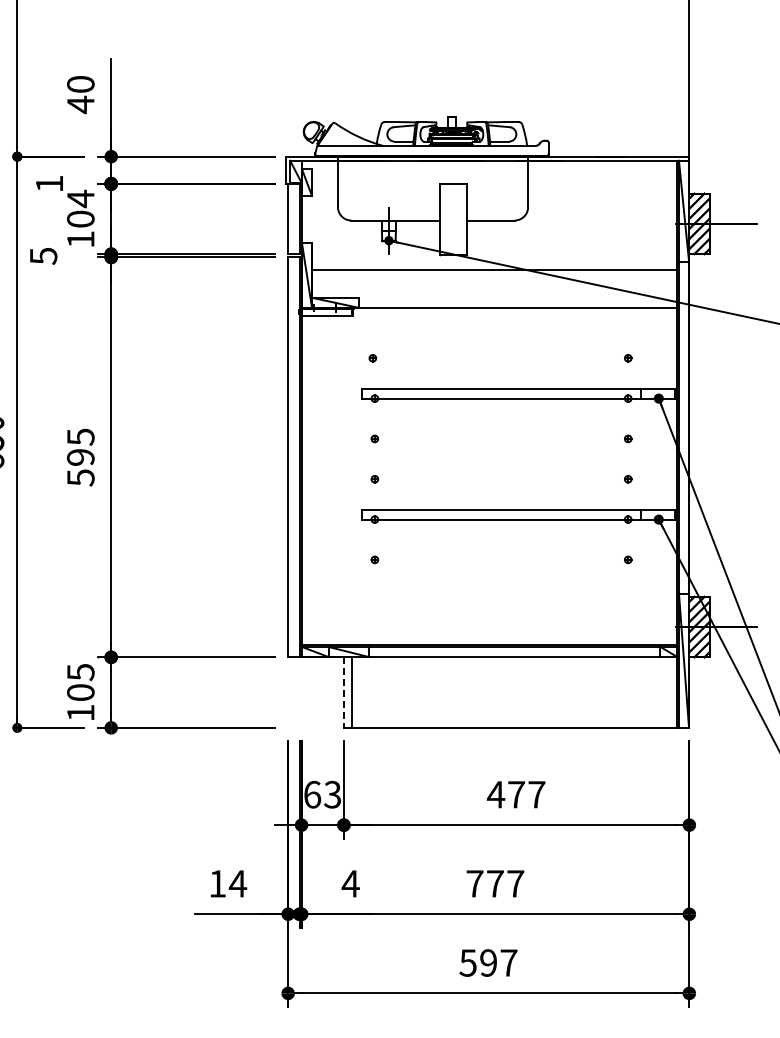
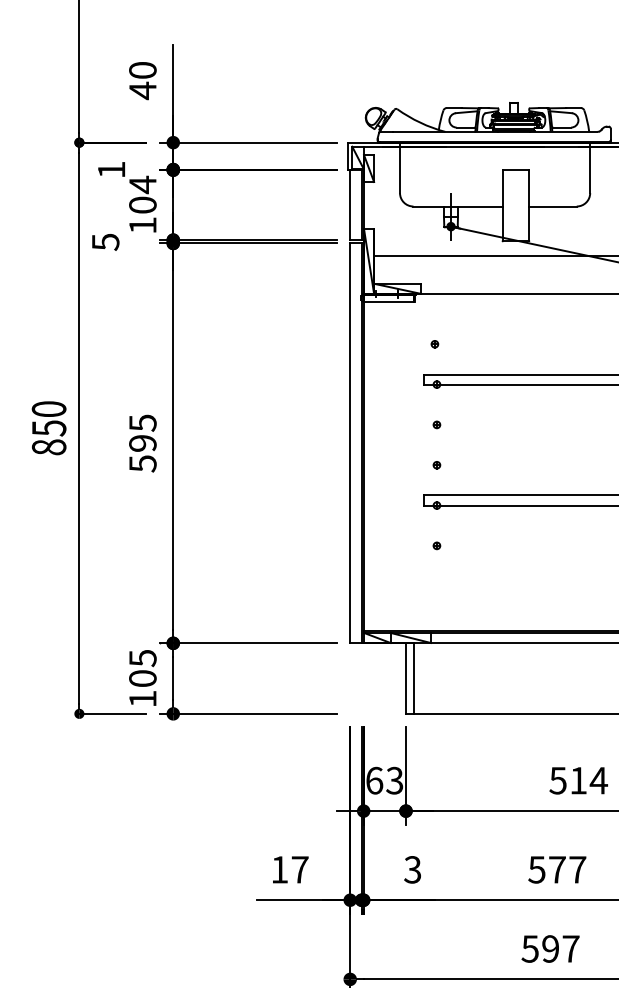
line: (343, 693) -> (405, 679), dashed -> solid
text: (515, 794) -> (577, 780), 477 -> 514
text: (237, 883) -> (299, 869), 14 -> 17
text: (350, 883) -> (412, 869), 4 -> 3
text: (474, 883) -> (536, 869), 777 -> 577

